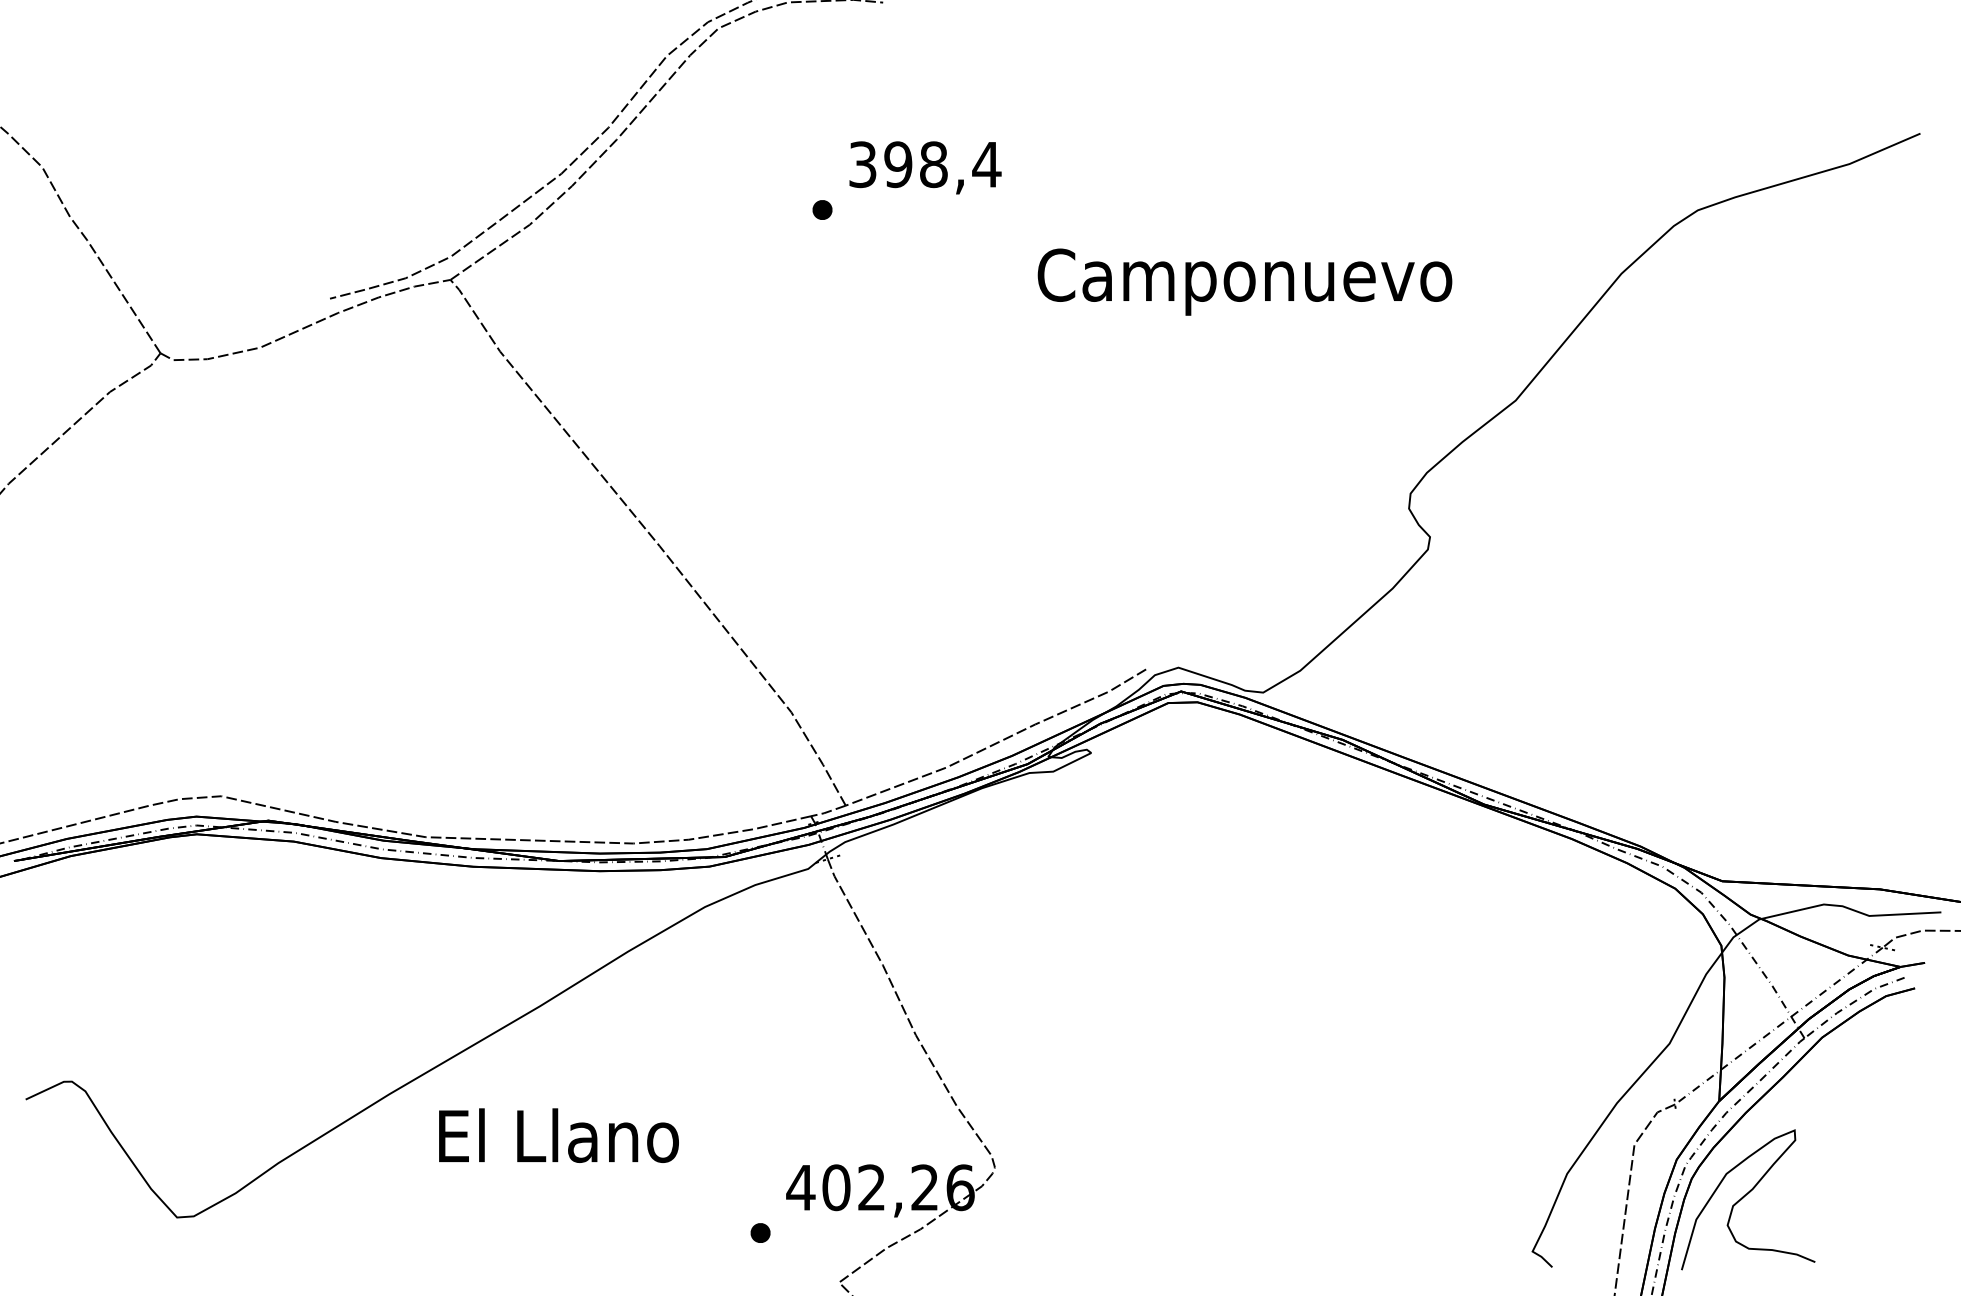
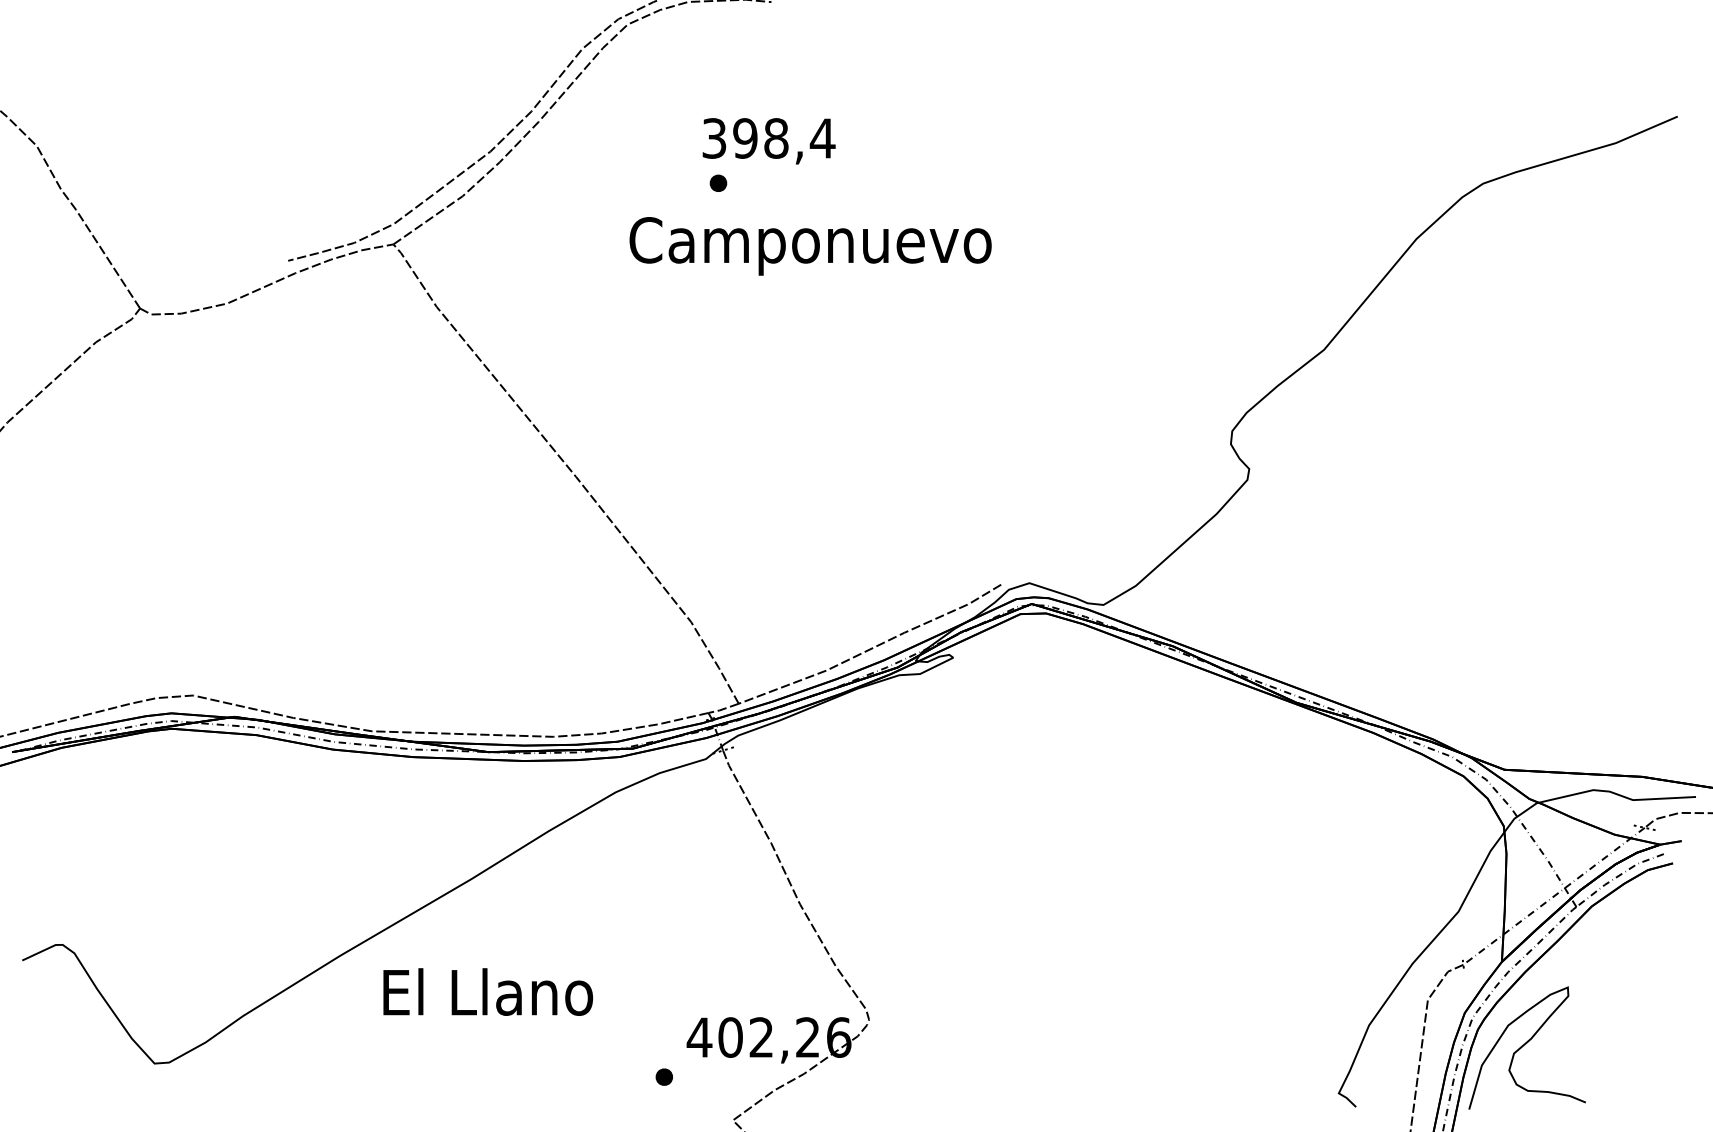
text: (925, 167) -> (769, 140), moved
text: (1244, 281) -> (810, 245), moved

